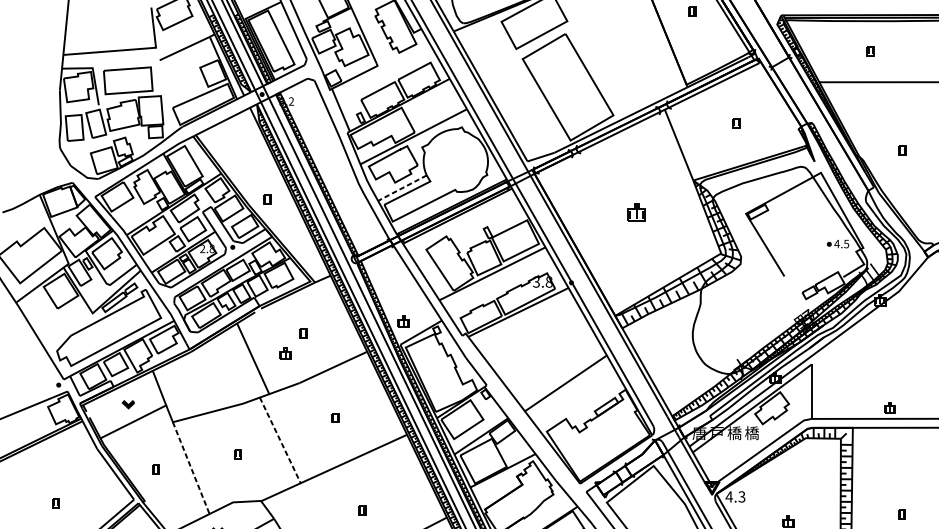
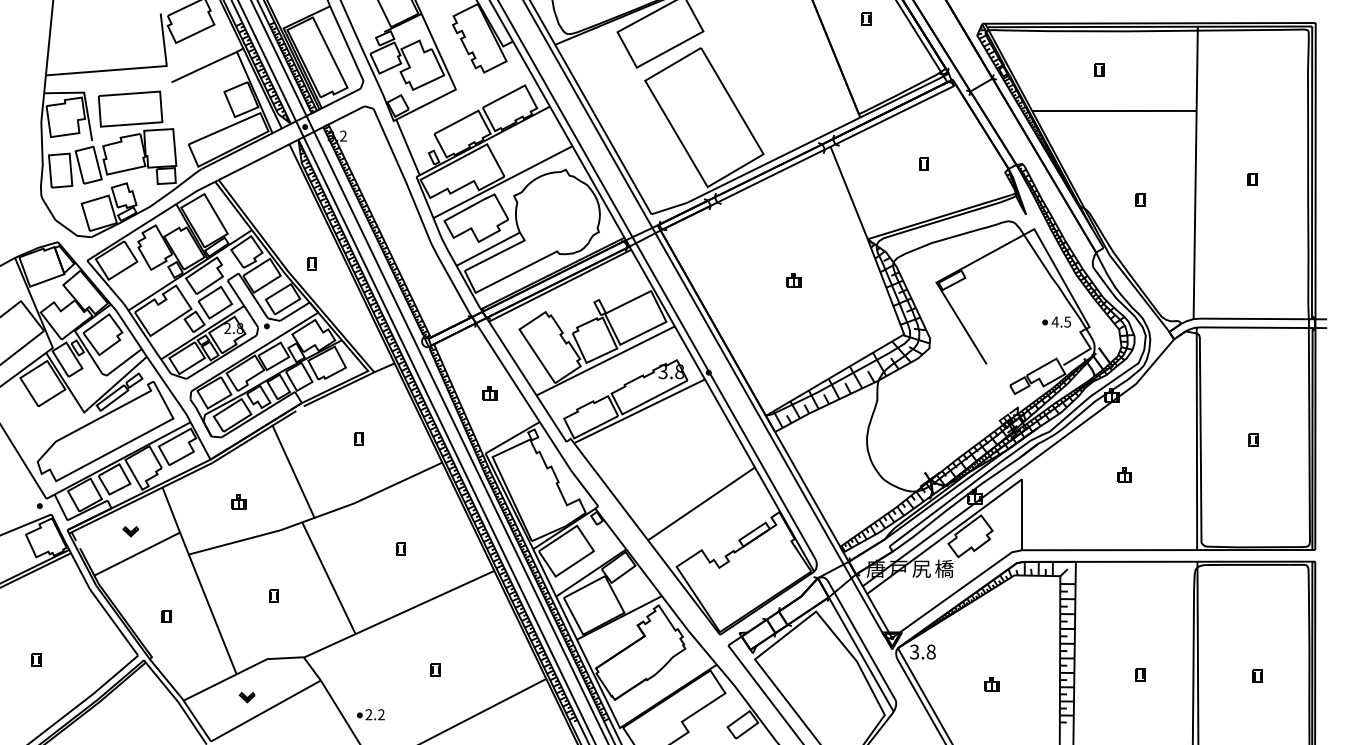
line: (402, 188) -> (488, 249), dashed -> solid
part: (636, 212) -> (793, 280), size x0.62
part: (403, 321) -> (489, 393), moved
part: (285, 353) -> (238, 501), moved
part: (890, 407) -> (1124, 474), moved
text: (734, 432) -> (921, 568), 橋 -> 尻
line: (279, 440) -> (328, 578), dashed -> solid
line: (191, 468) -> (212, 614), dashed -> solid
text: (735, 496) -> (922, 651), 4.3 -> 3.8

